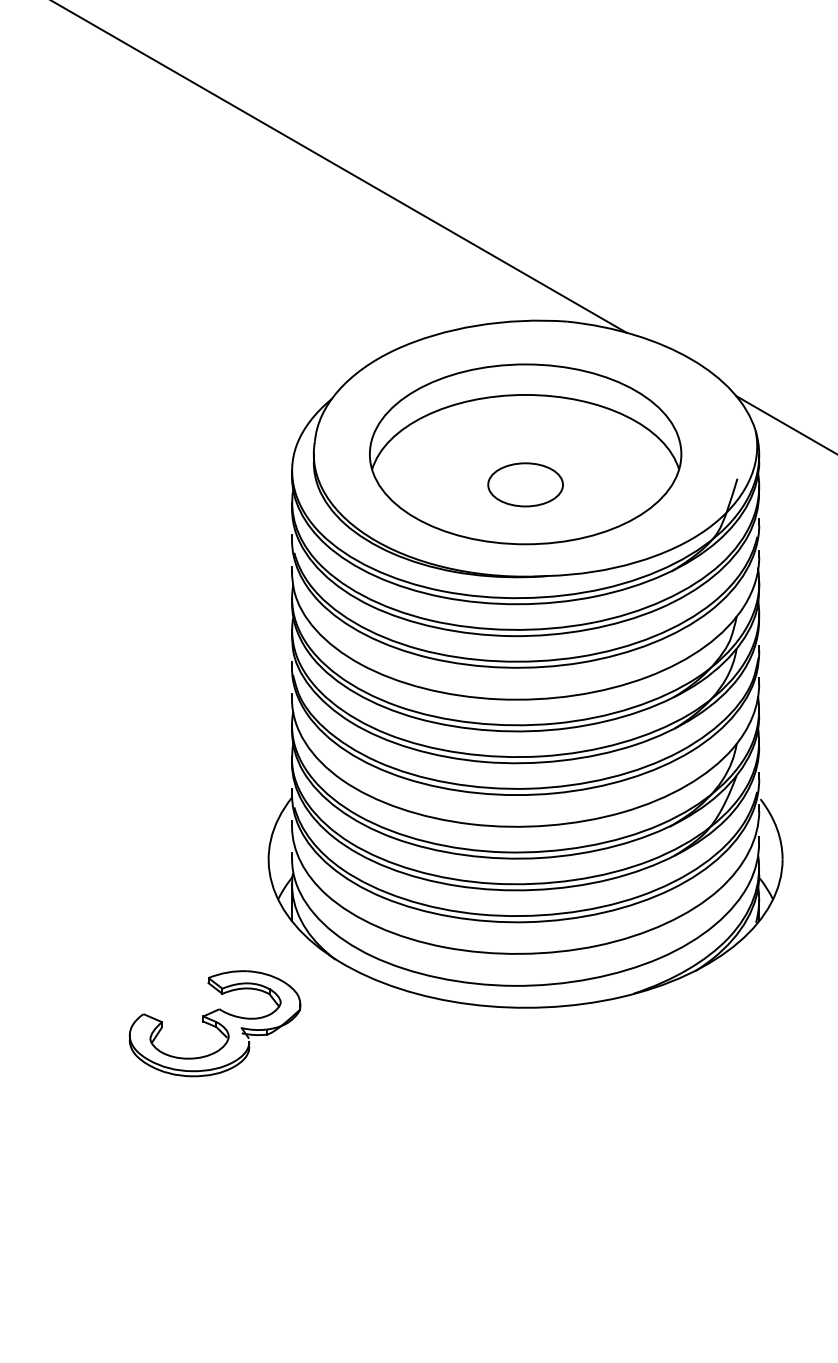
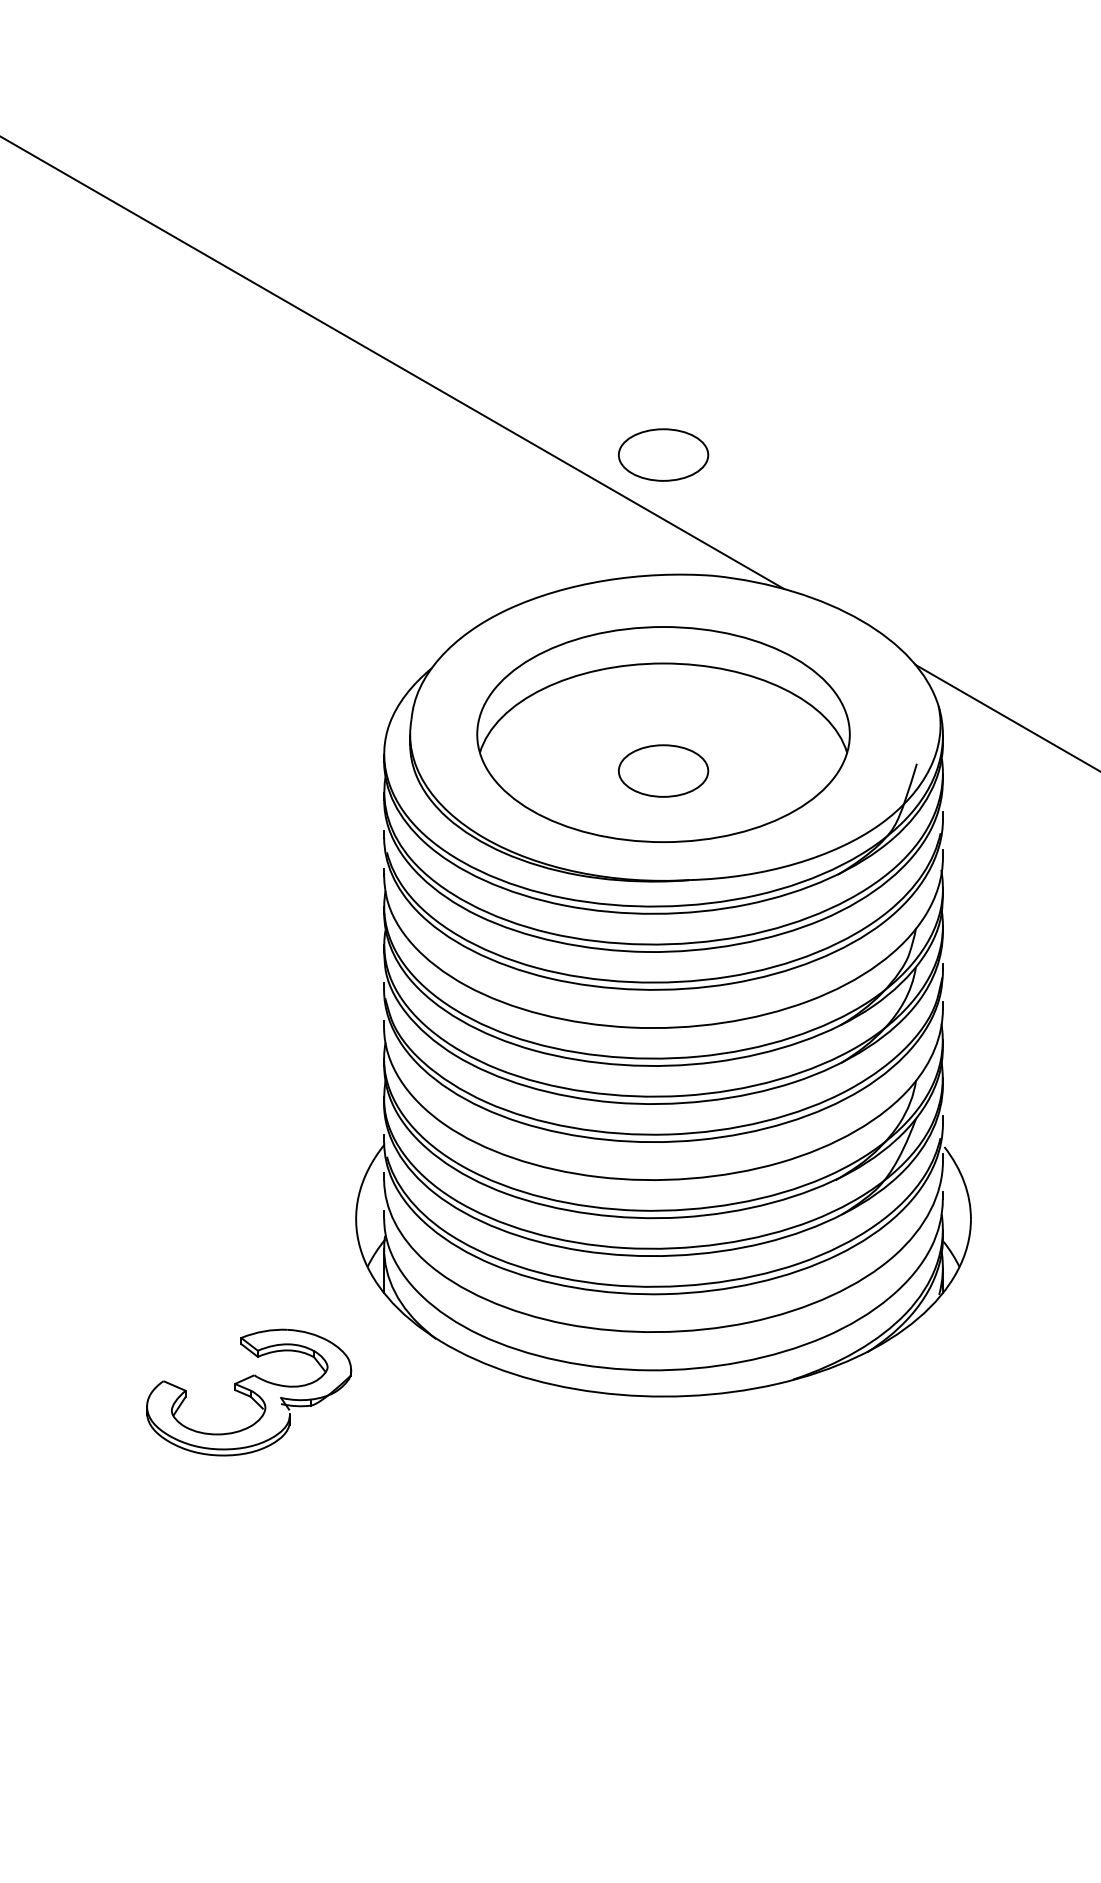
part: (525, 220) -> (663, 454), added
part: (215, 1023) -> (249, 1392), moved

